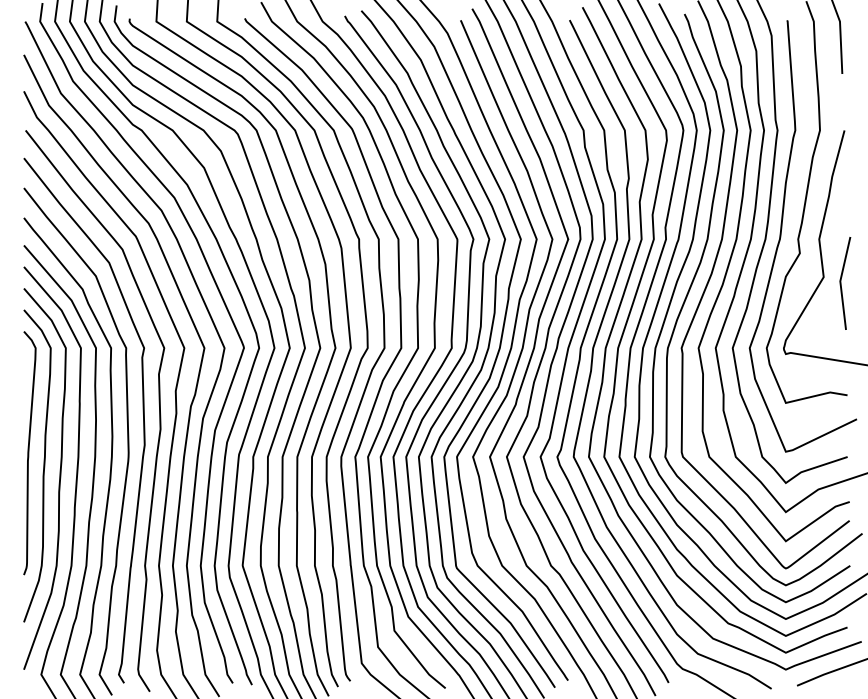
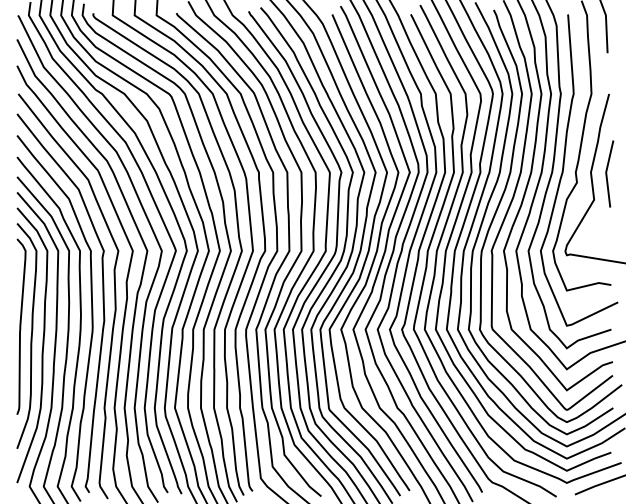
line: (841, 283) -> (607, 174), moved

